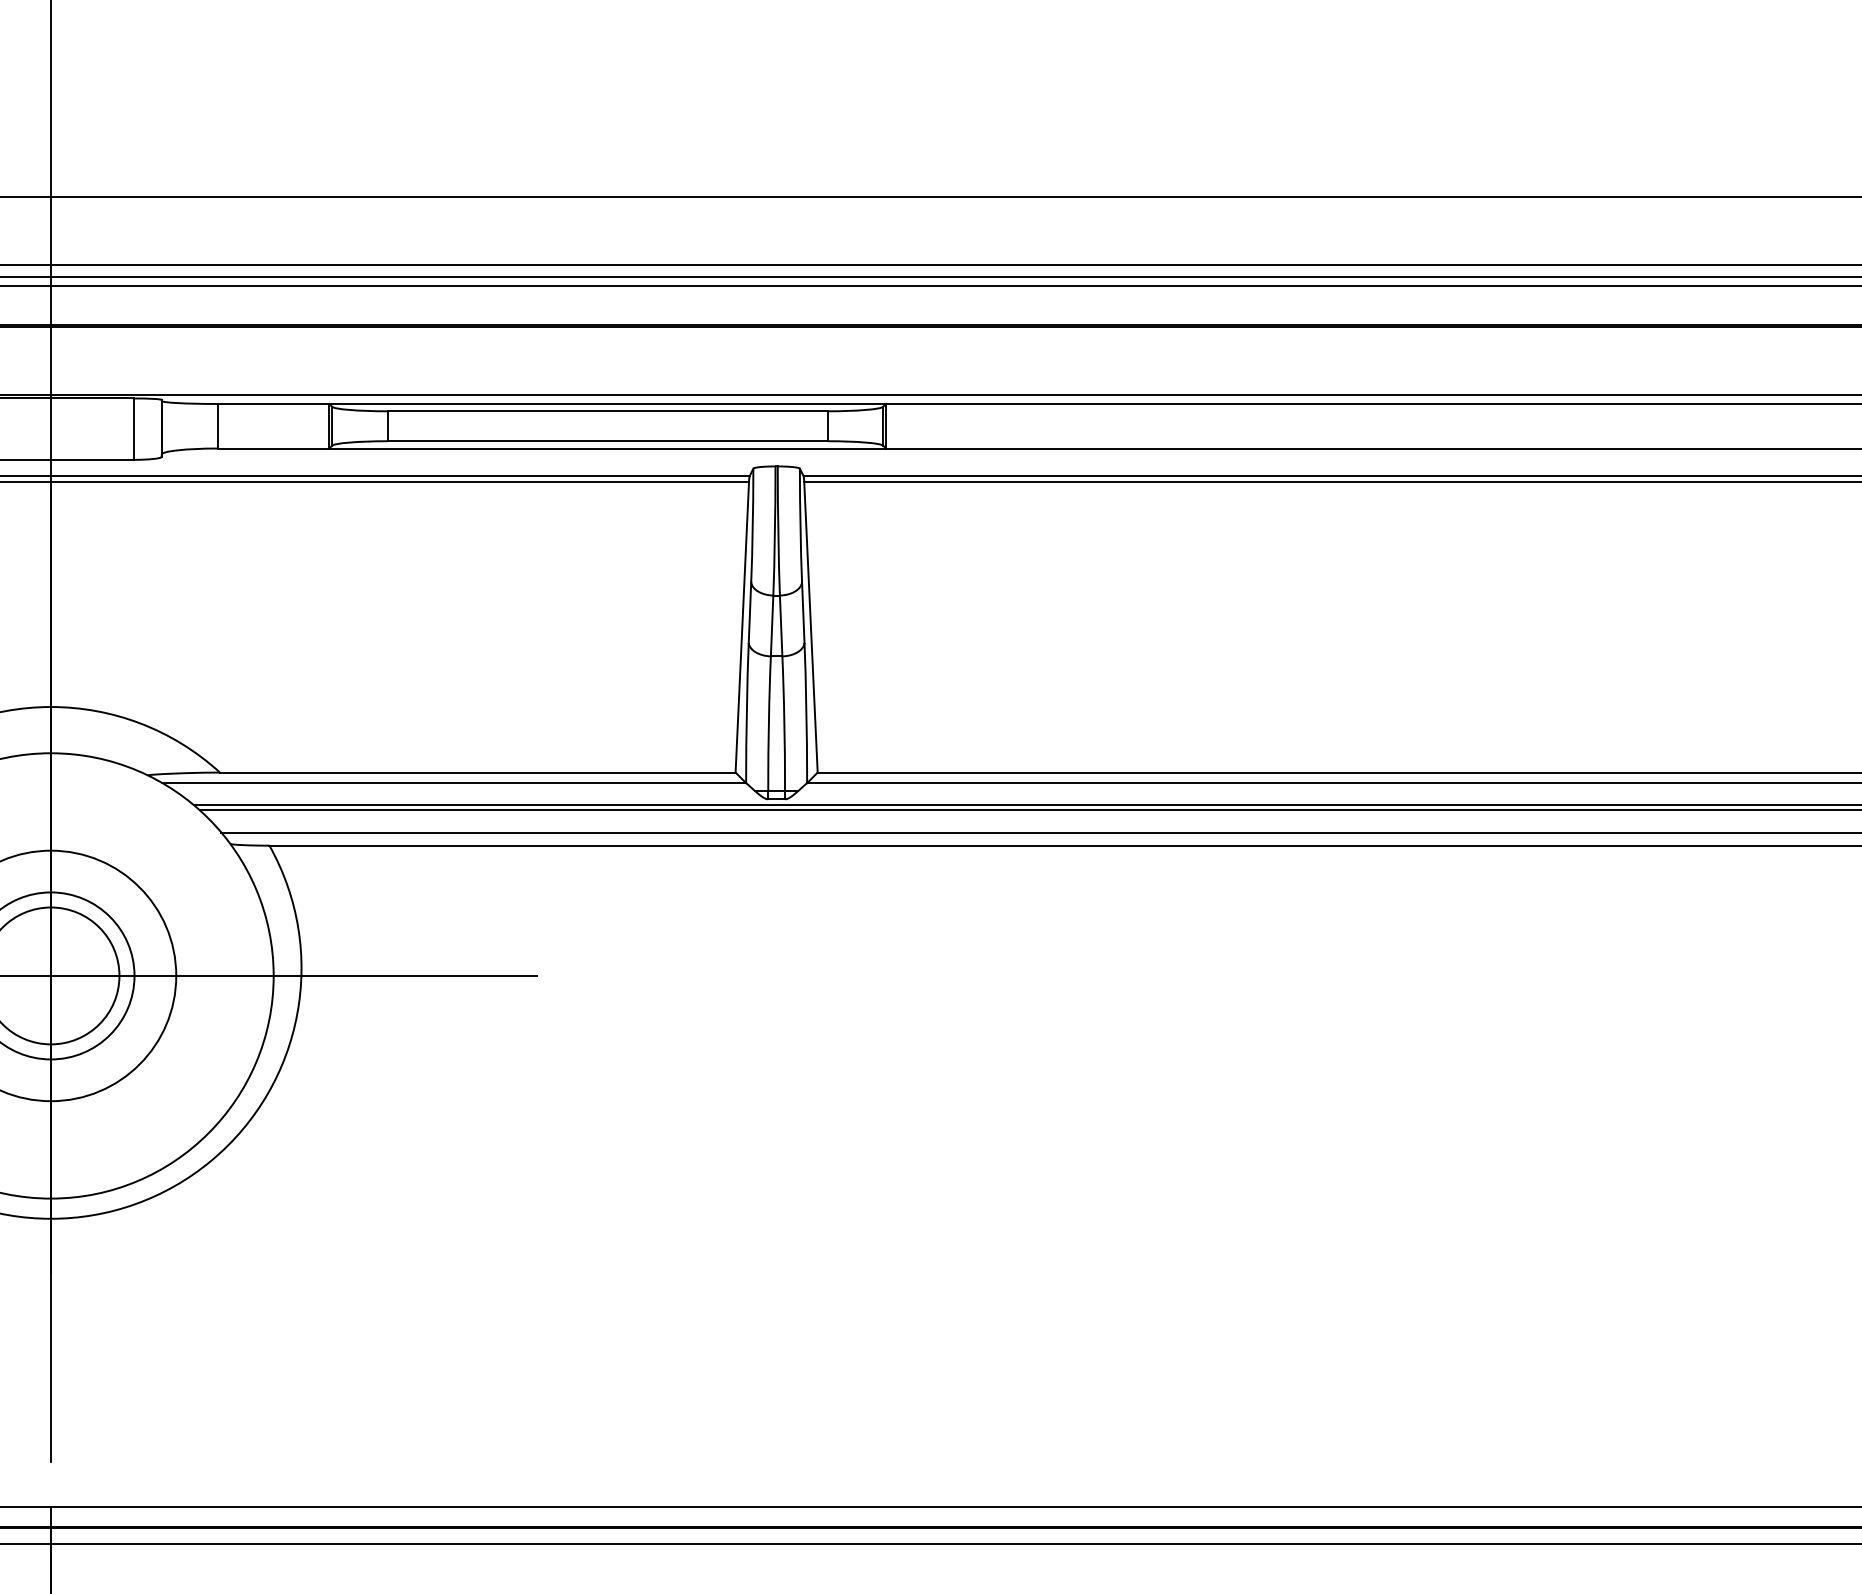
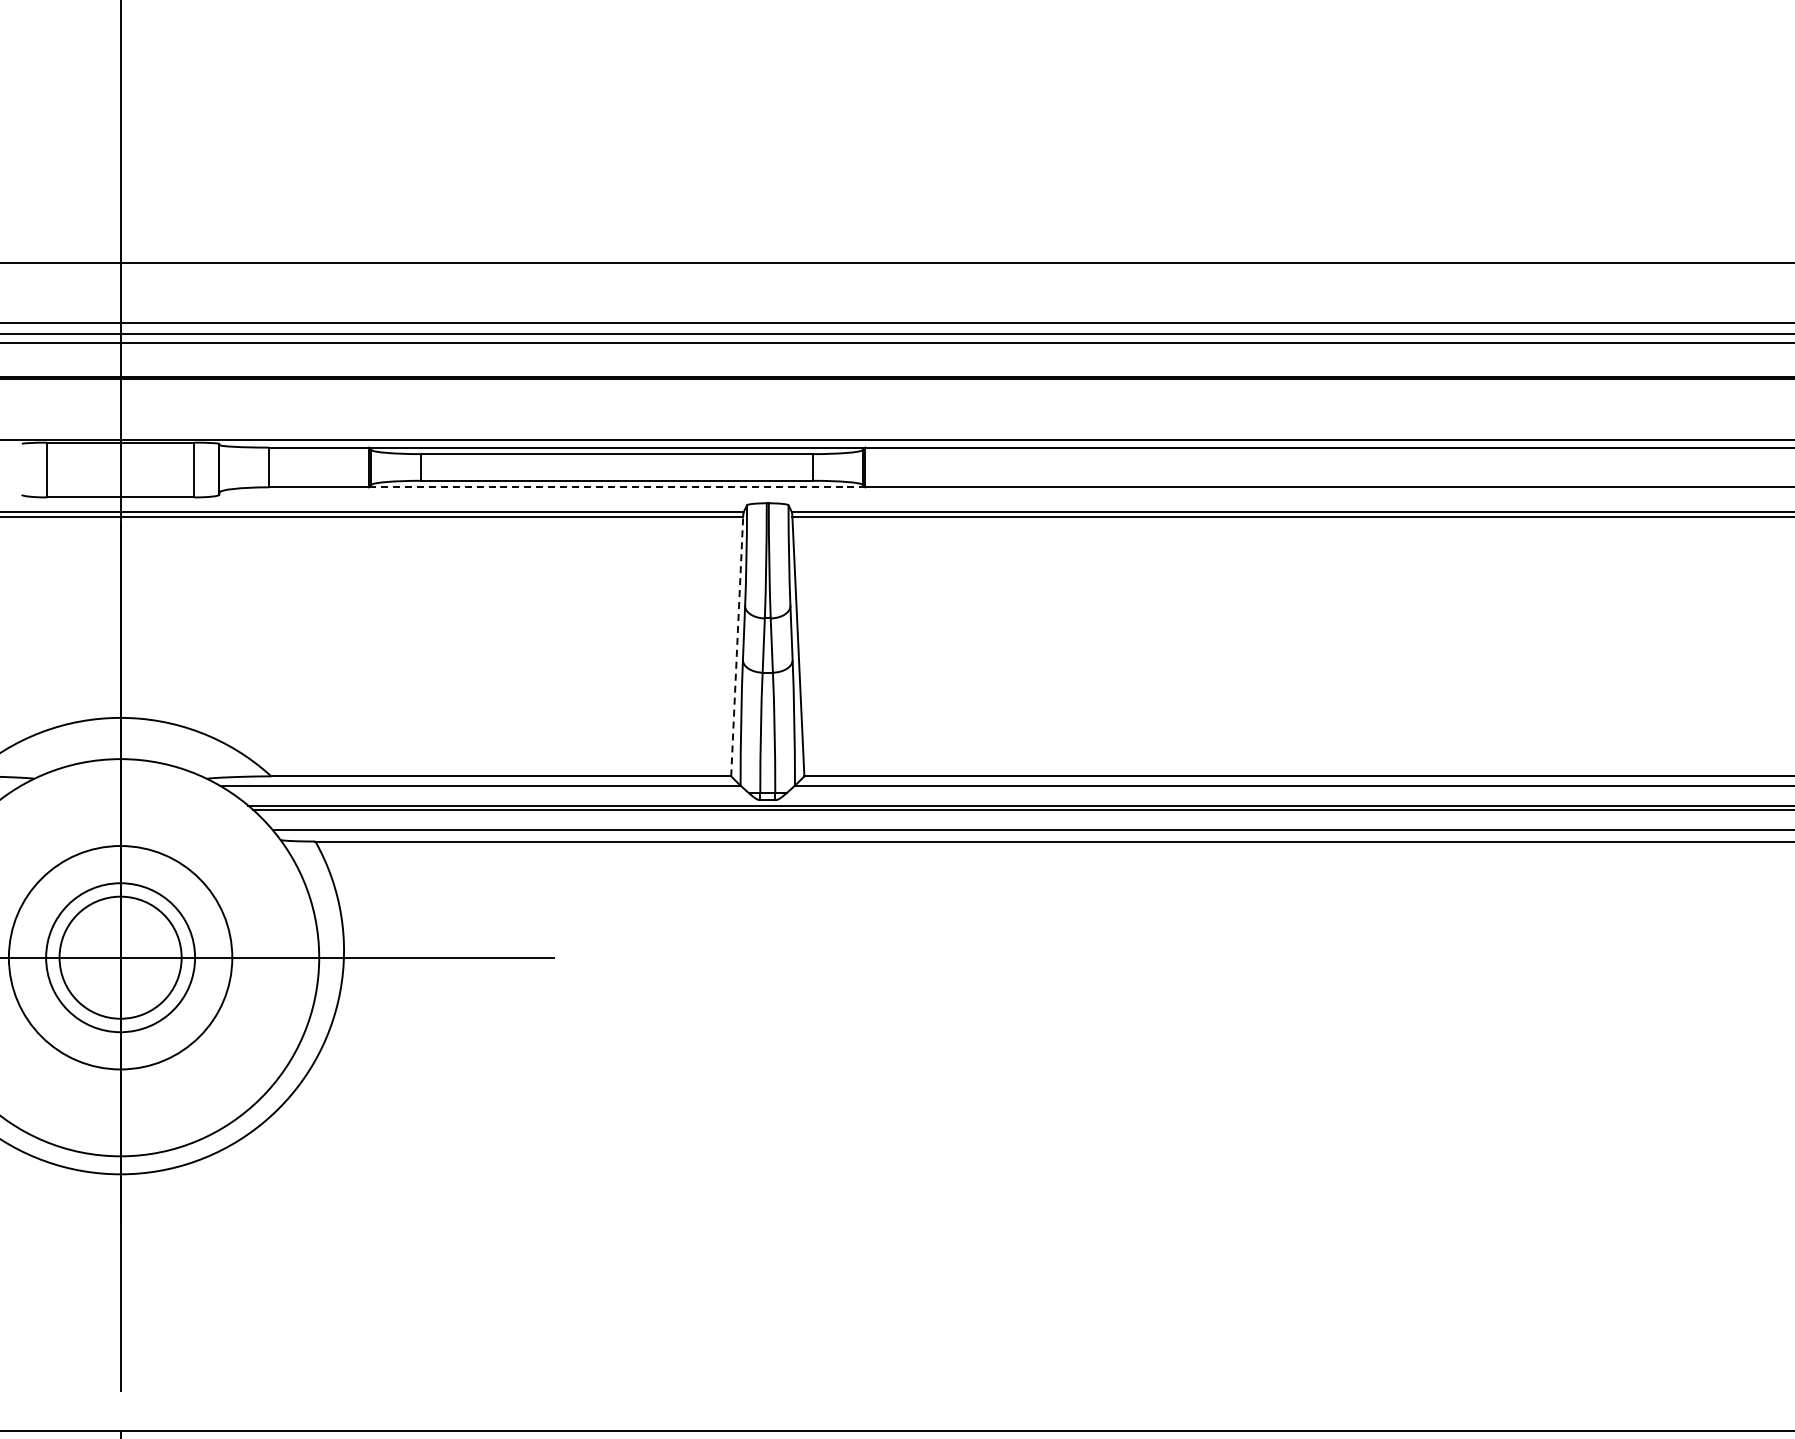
line: (608, 448) -> (617, 487), solid -> dashed
line: (742, 626) -> (737, 646), solid -> dashed

